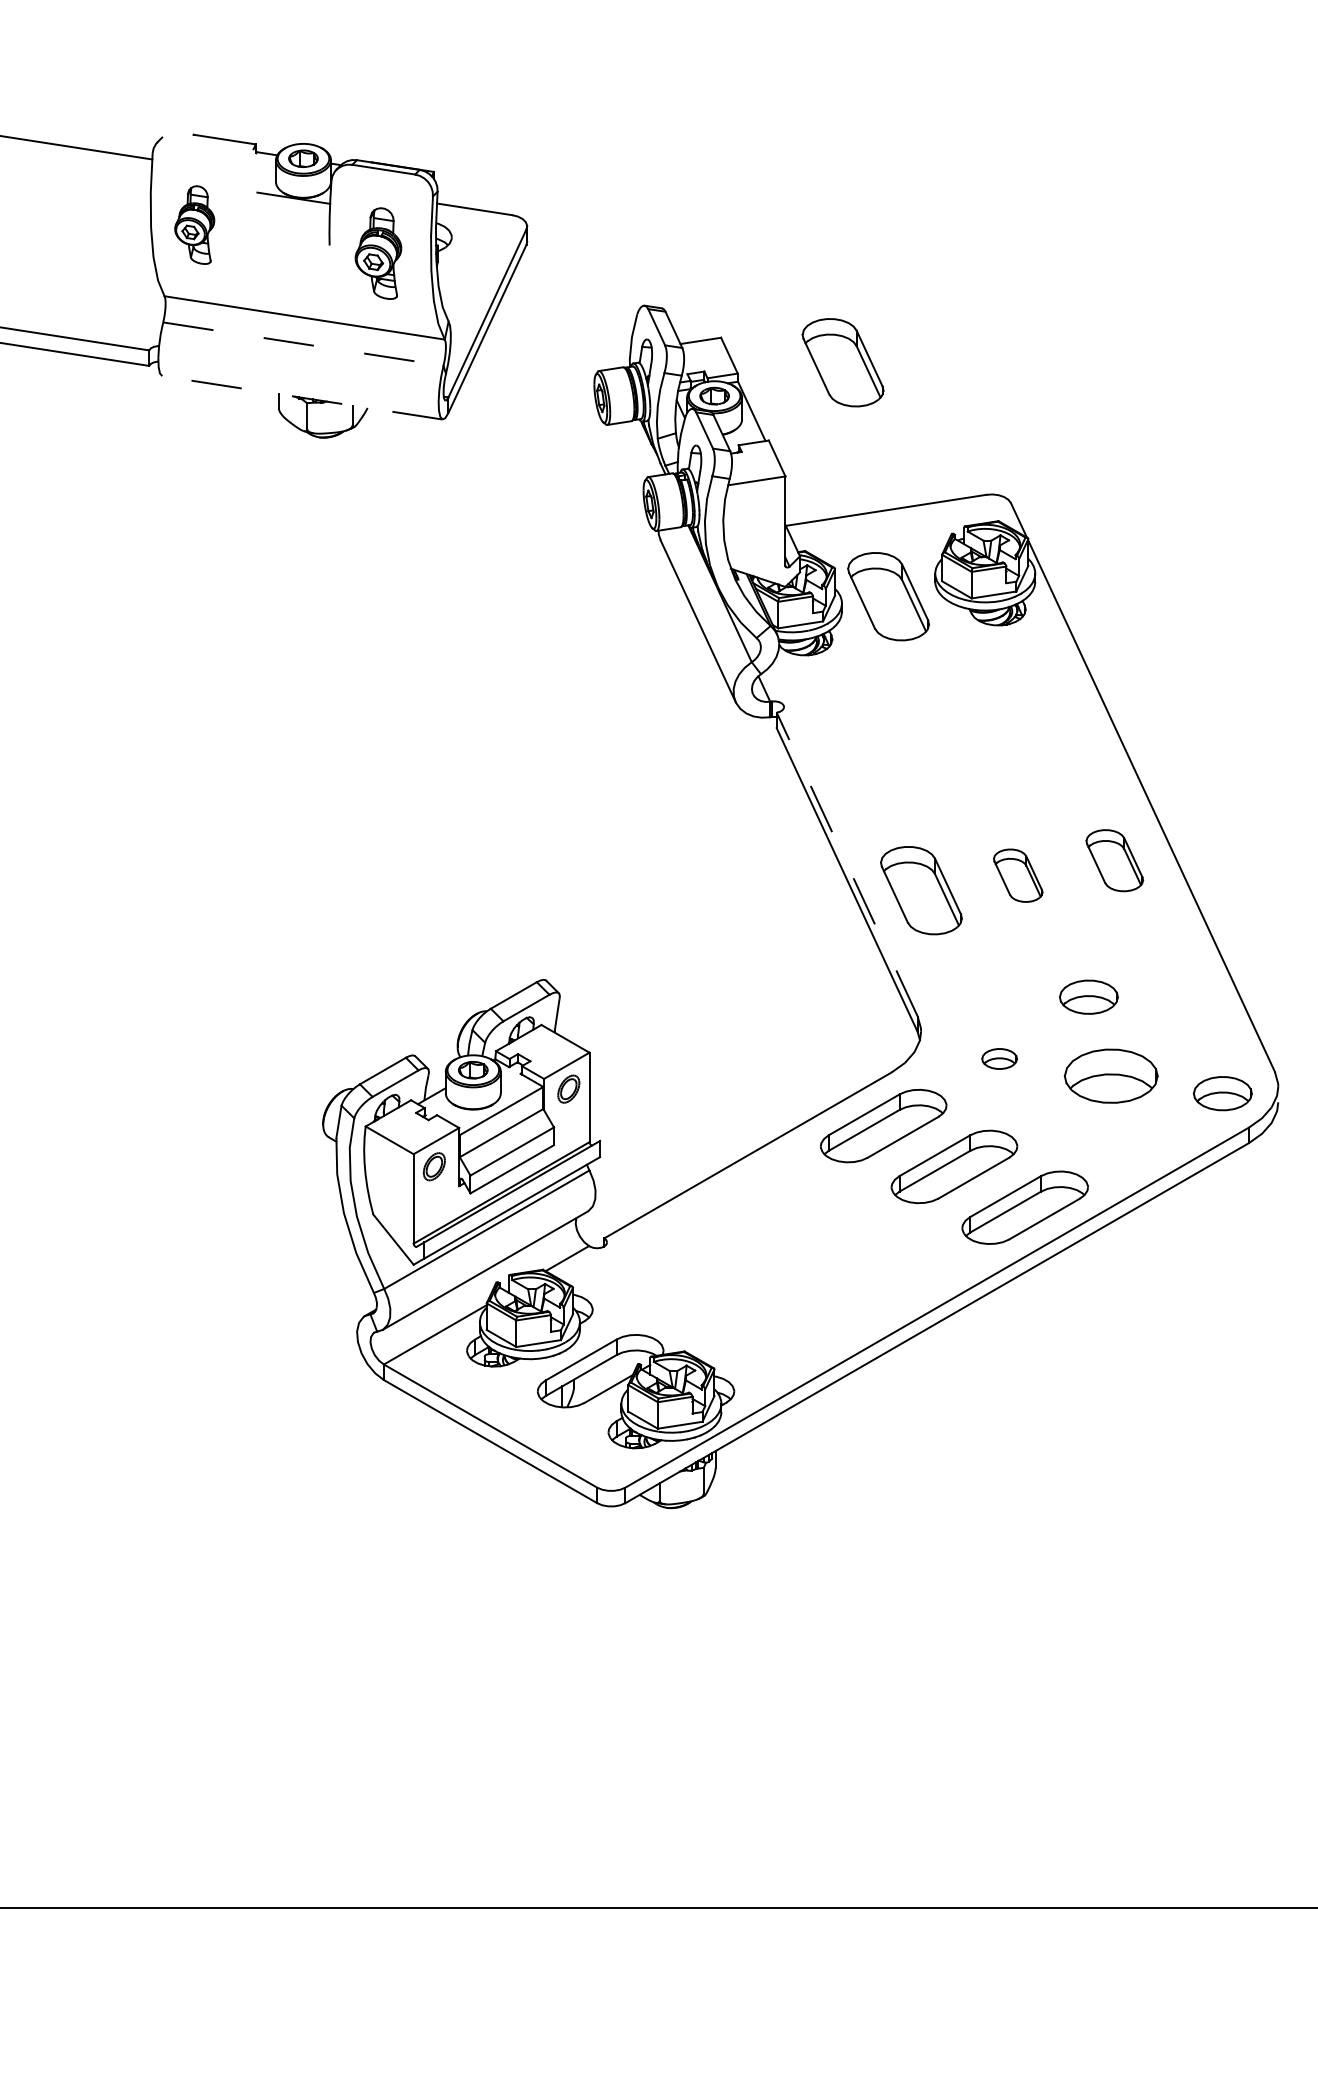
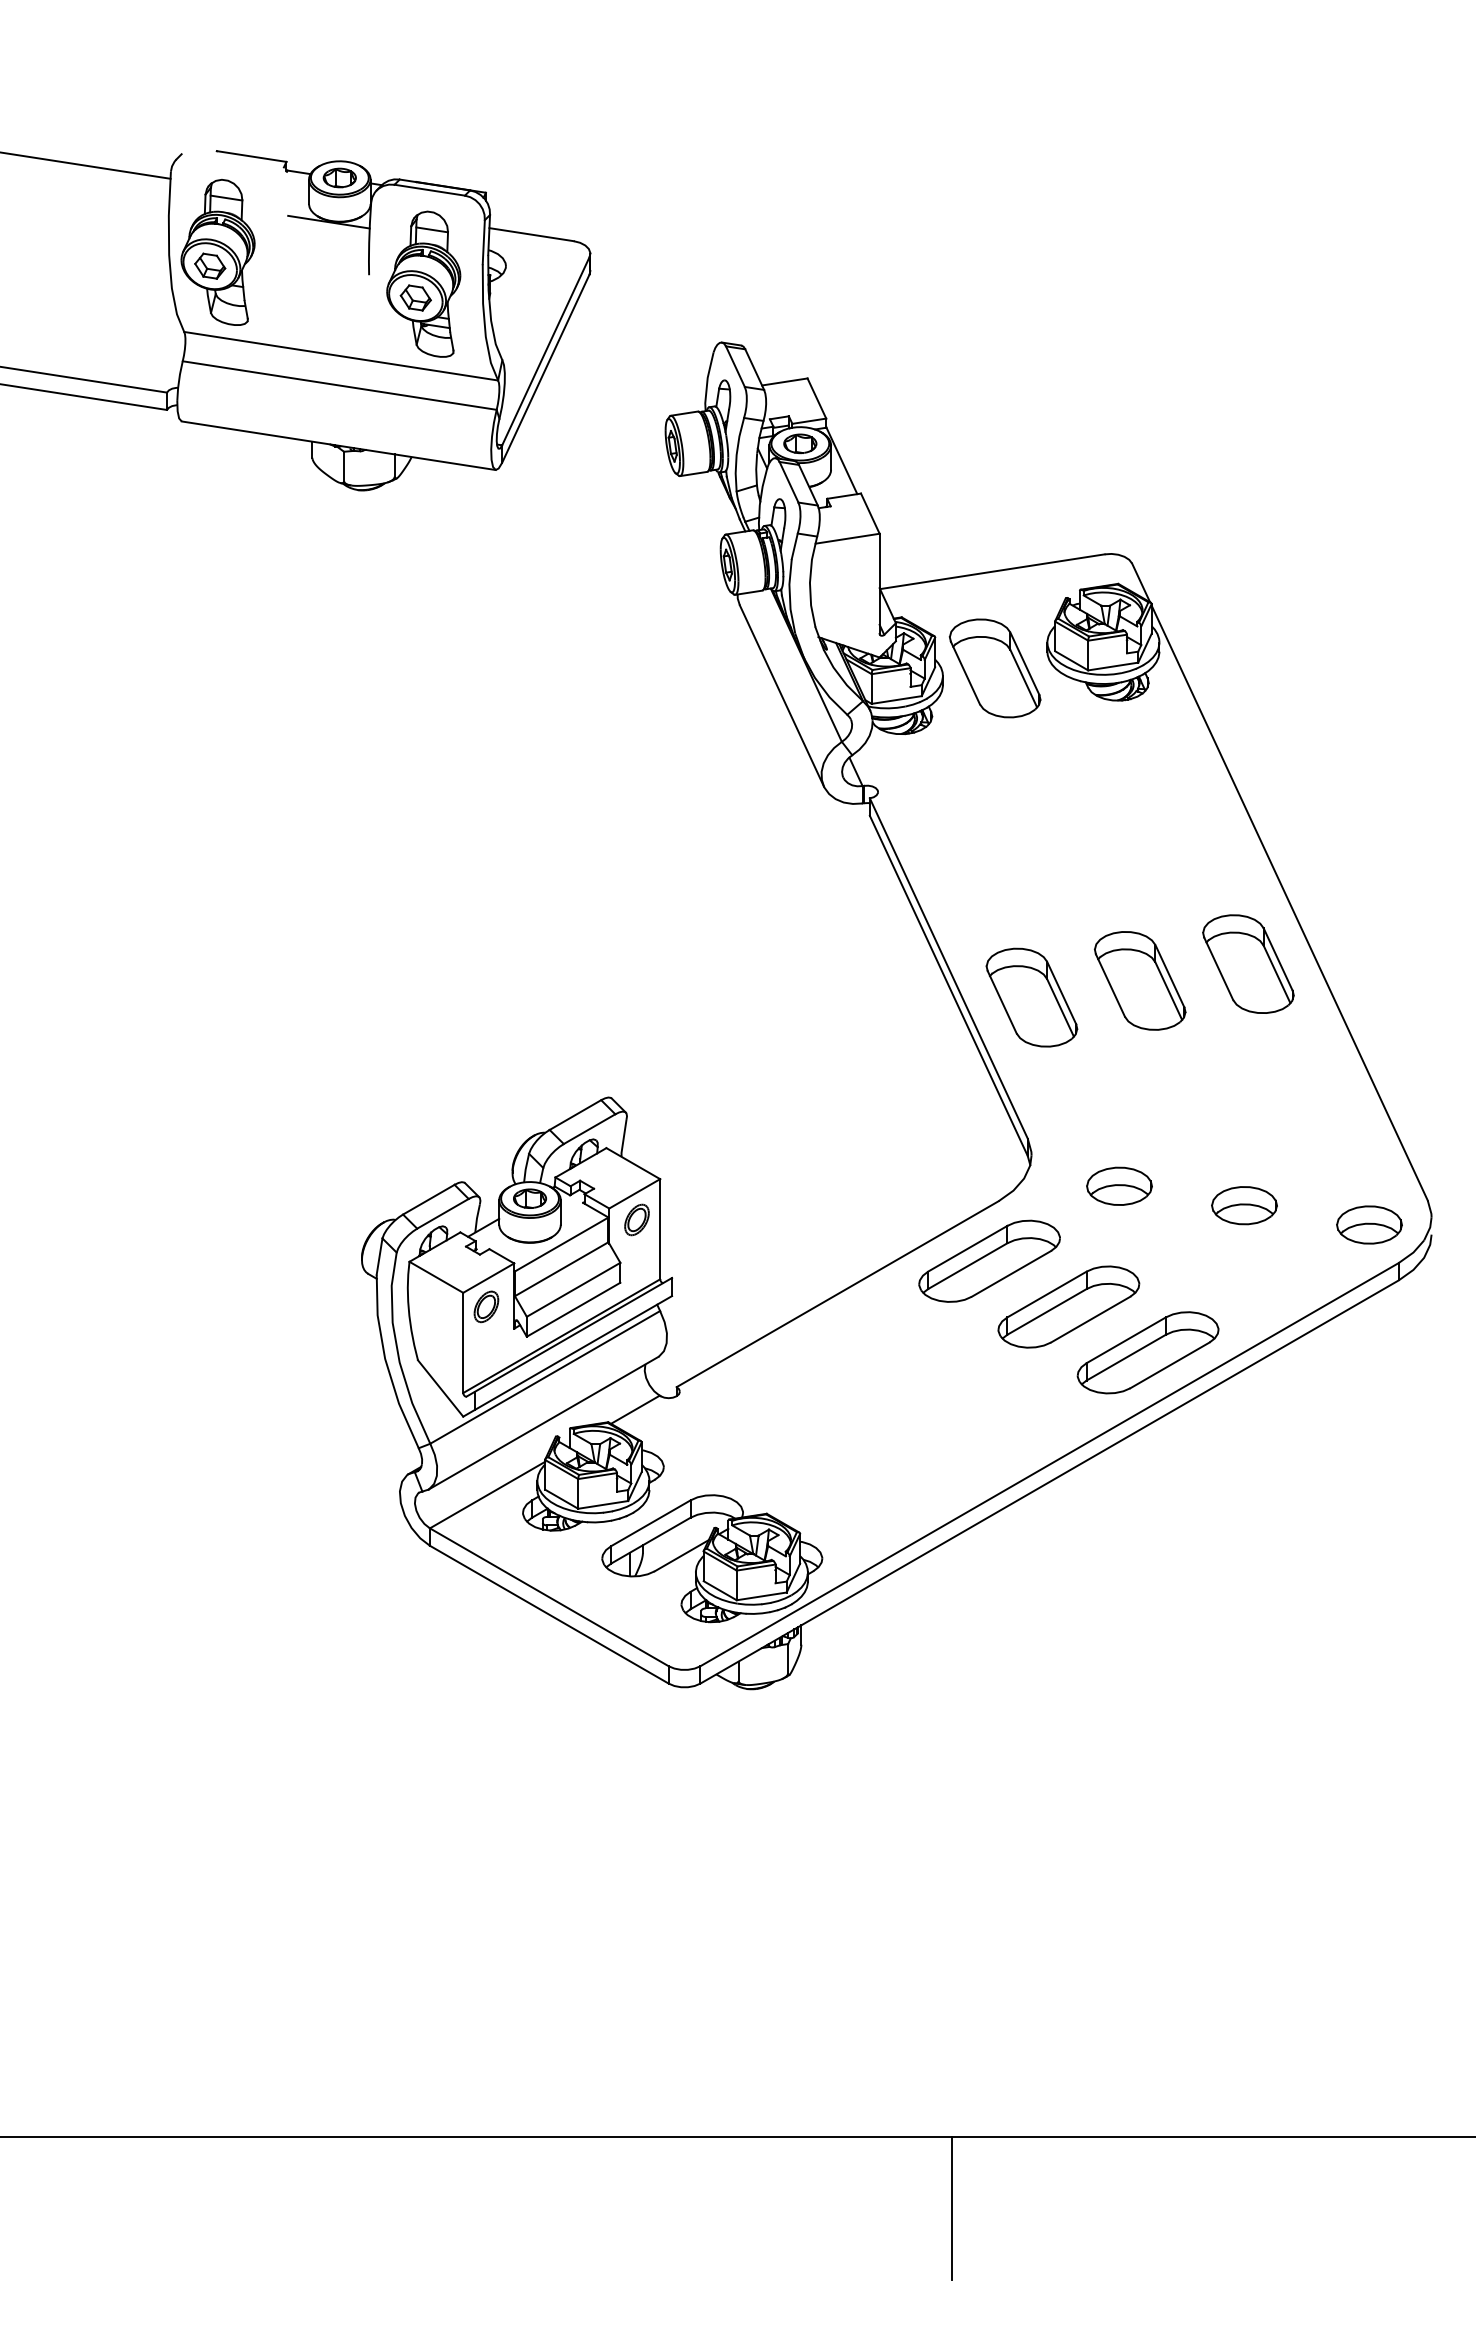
part: (194, 224) -> (217, 251), size x1.67
part: (378, 252) -> (423, 283), size x1.43
line: (303, 344) -> (339, 385), dashed -> solid
part: (842, 362) -> (943, 406), removed
line: (302, 397) -> (338, 445), dashed -> solid
part: (1114, 860) -> (1248, 963), size x1.43
line: (846, 864) -> (948, 968), dashed -> solid
part: (1018, 875) -> (1140, 980), size x1.67
part: (1088, 996) -> (1219, 1116), removed
part: (999, 1058) -> (1119, 1185), size x1.67
part: (1111, 1076) -> (1244, 1205), size x0.62
line: (850, 1971) -> (952, 2208), added

